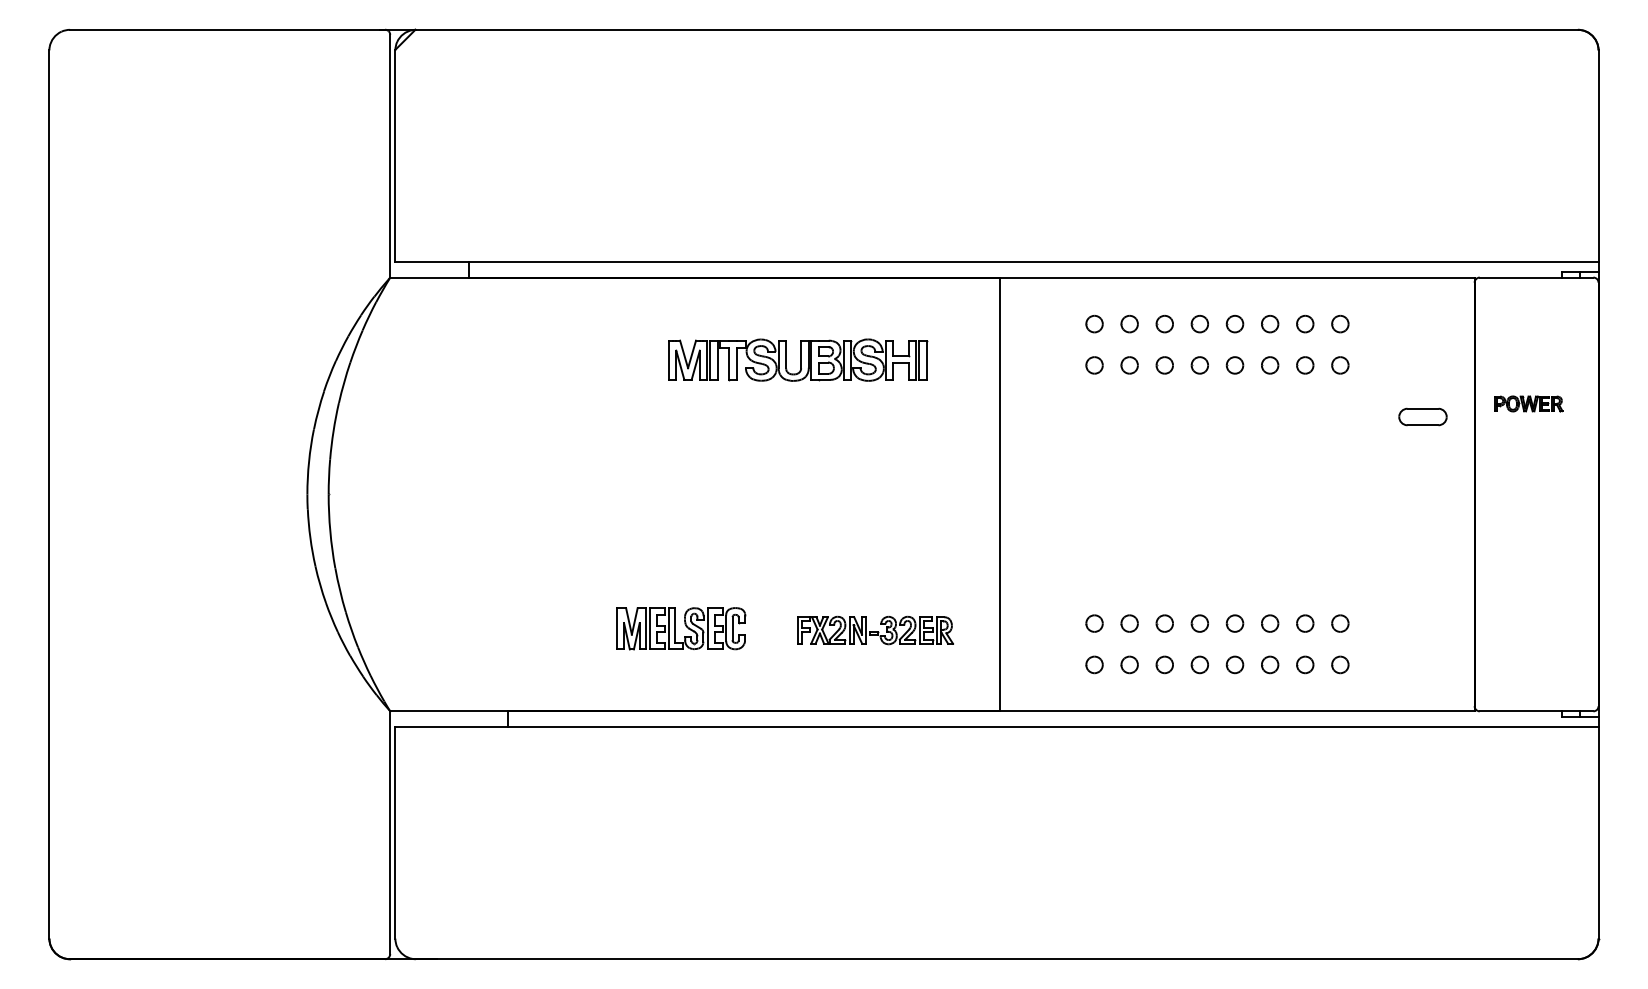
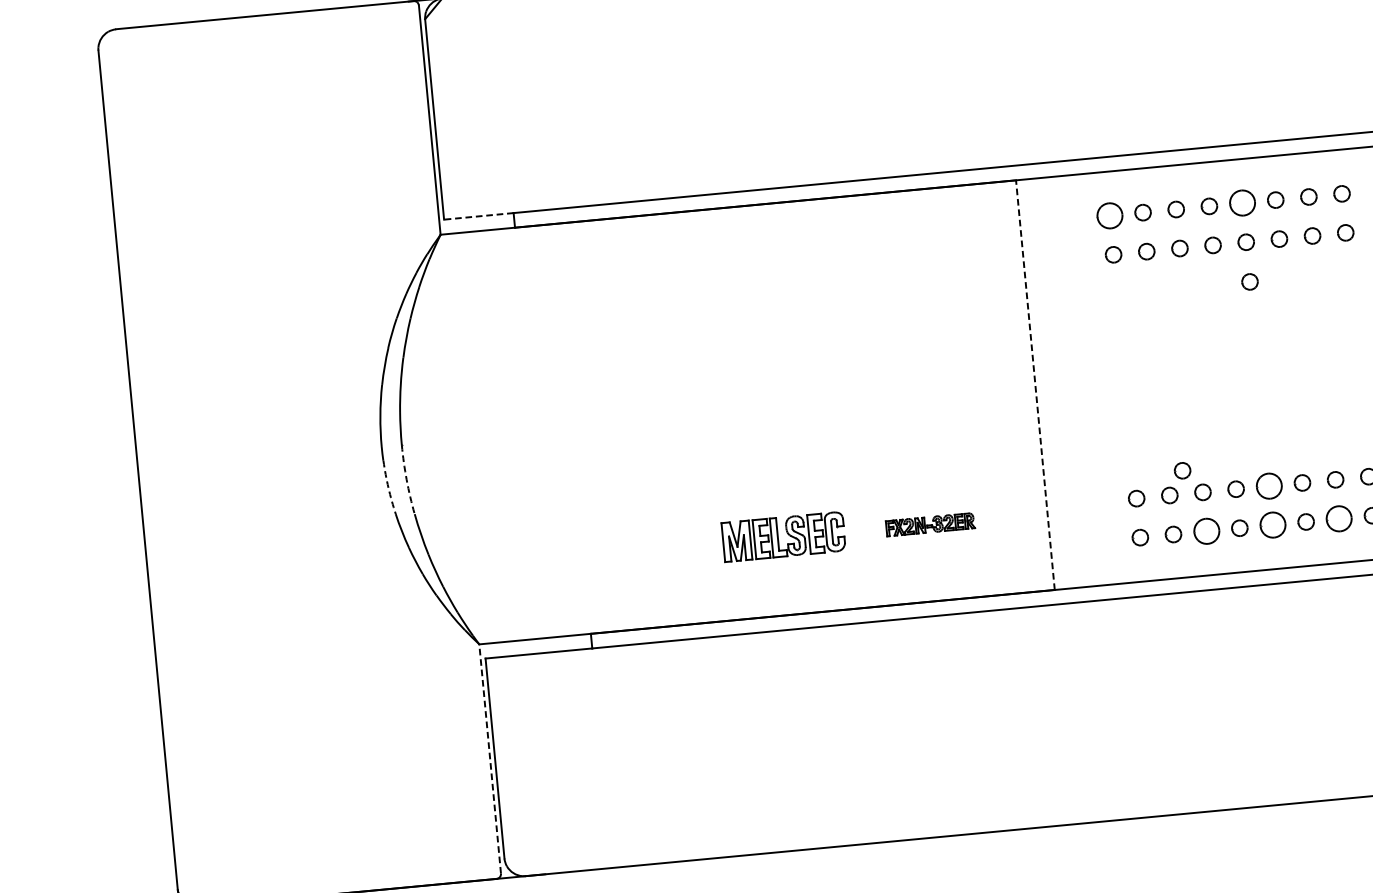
line: (432, 262) -> (479, 216), solid -> dashed
part: (1094, 323) -> (1109, 215), size x1.6
part: (1234, 324) -> (1242, 203), size x1.6
part: (798, 359) -> (833, 275), removed
part: (1234, 407) -> (1249, 282), added
line: (999, 494) -> (1035, 385), solid -> dashed
arc: (330, 531) -> (406, 479), solid -> dashed
arc: (310, 537) -> (388, 487), solid -> dashed
part: (1145, 598) -> (1182, 470), added
part: (1234, 623) -> (1268, 486), size x1.6
part: (681, 628) -> (783, 536), moved
part: (875, 630) -> (930, 524), size x0.6
part: (1164, 664) -> (1206, 531), size x1.6
part: (1234, 664) -> (1272, 524), size x1.6
part: (1305, 664) -> (1339, 518), size x1.6
line: (390, 832) -> (490, 758), solid -> dashed

